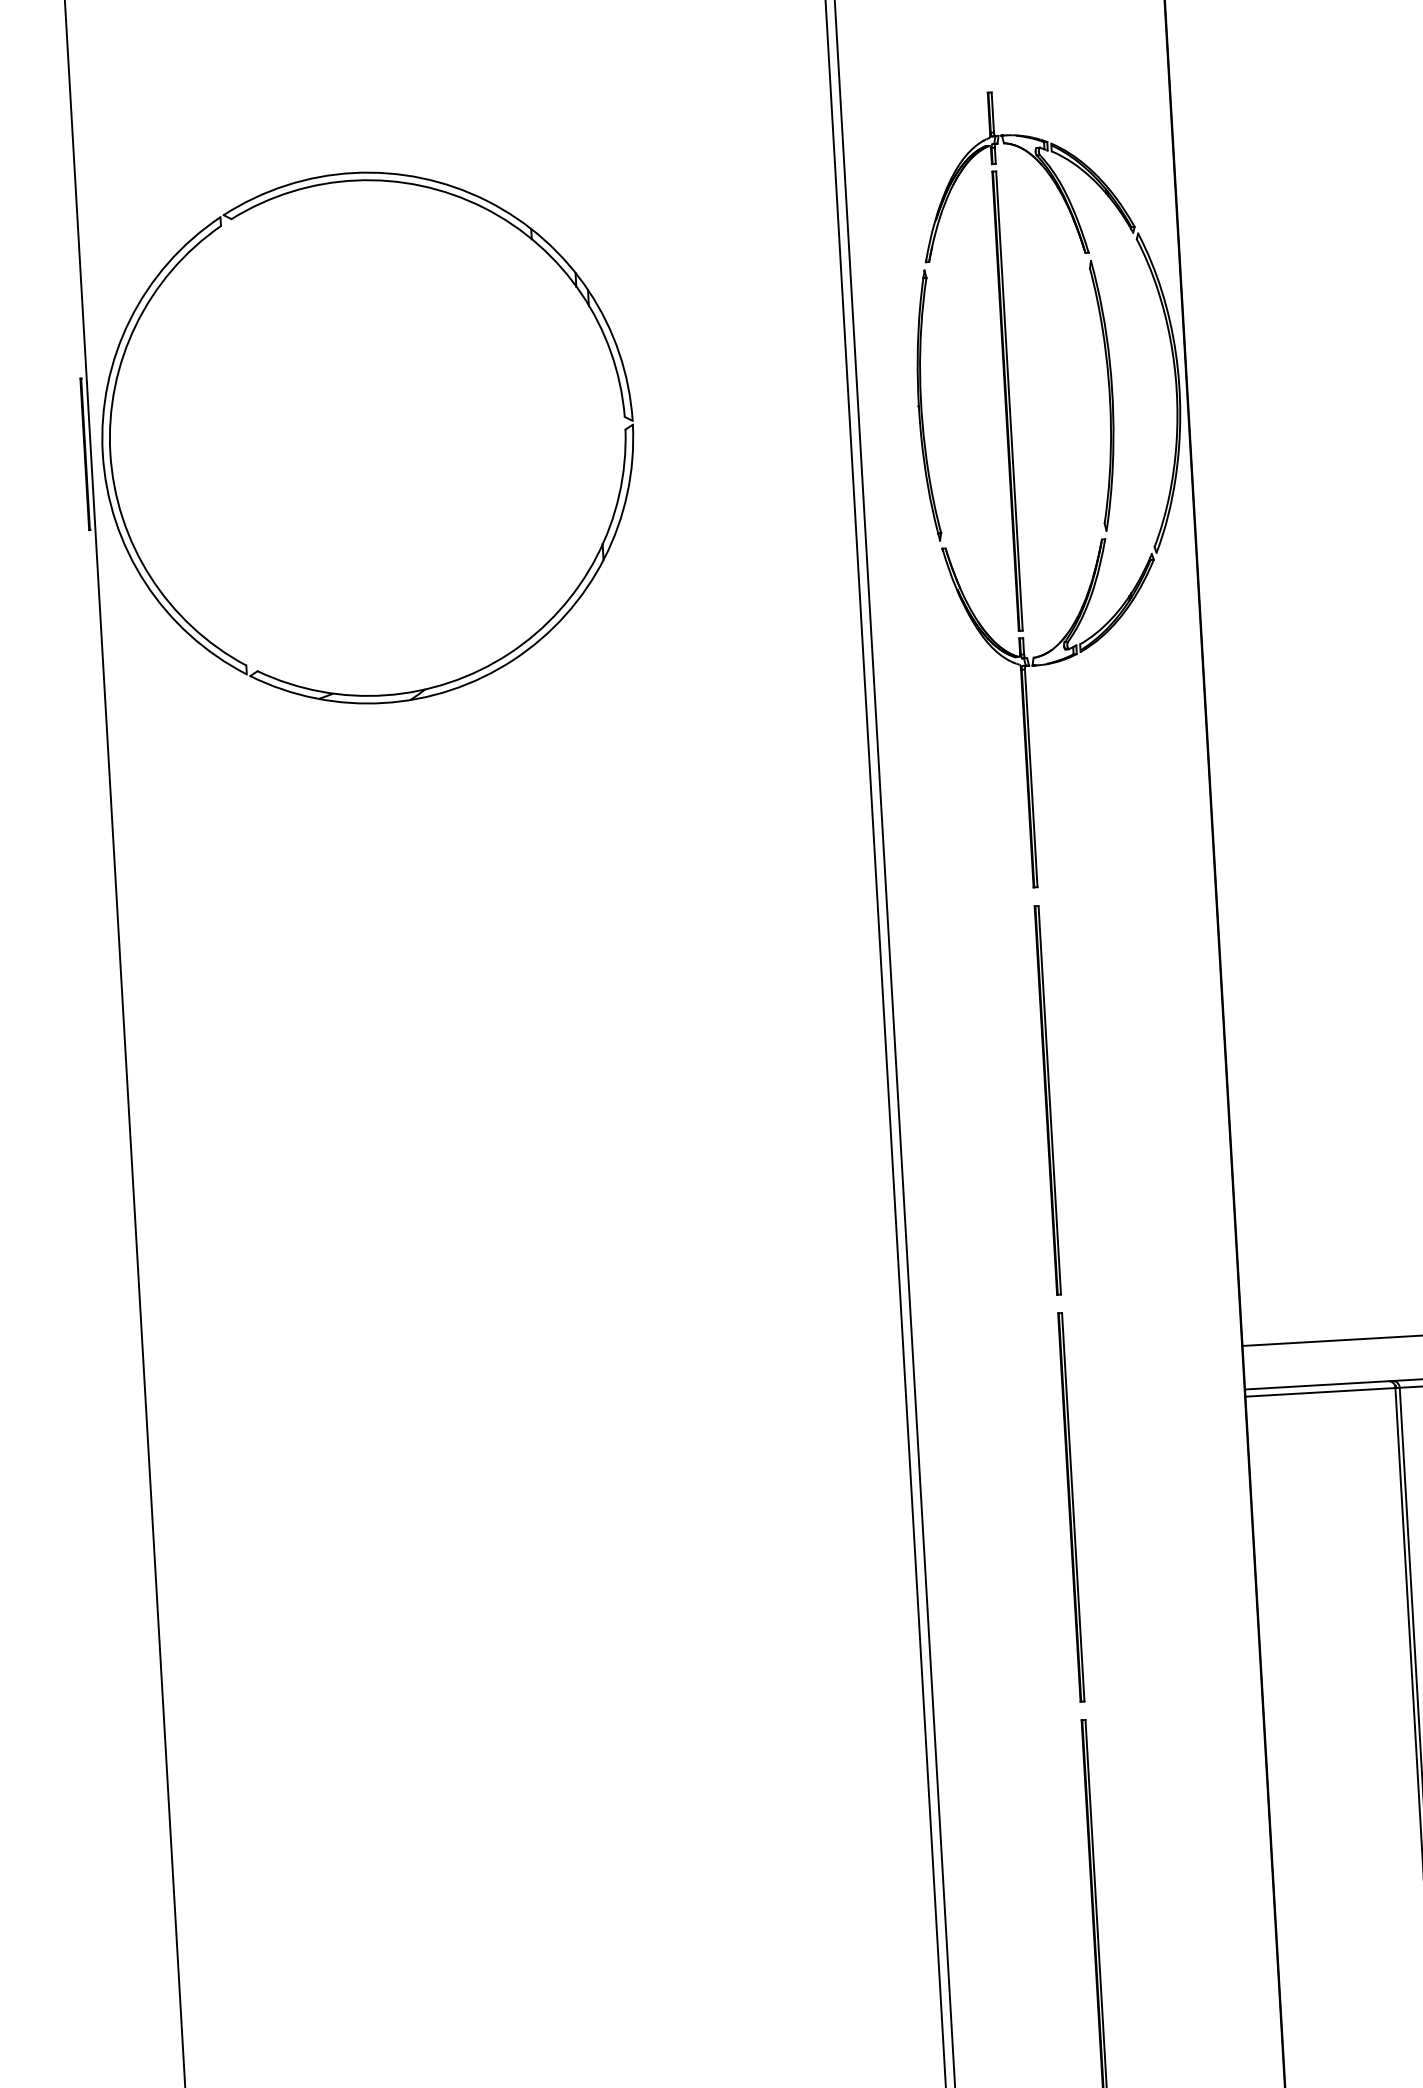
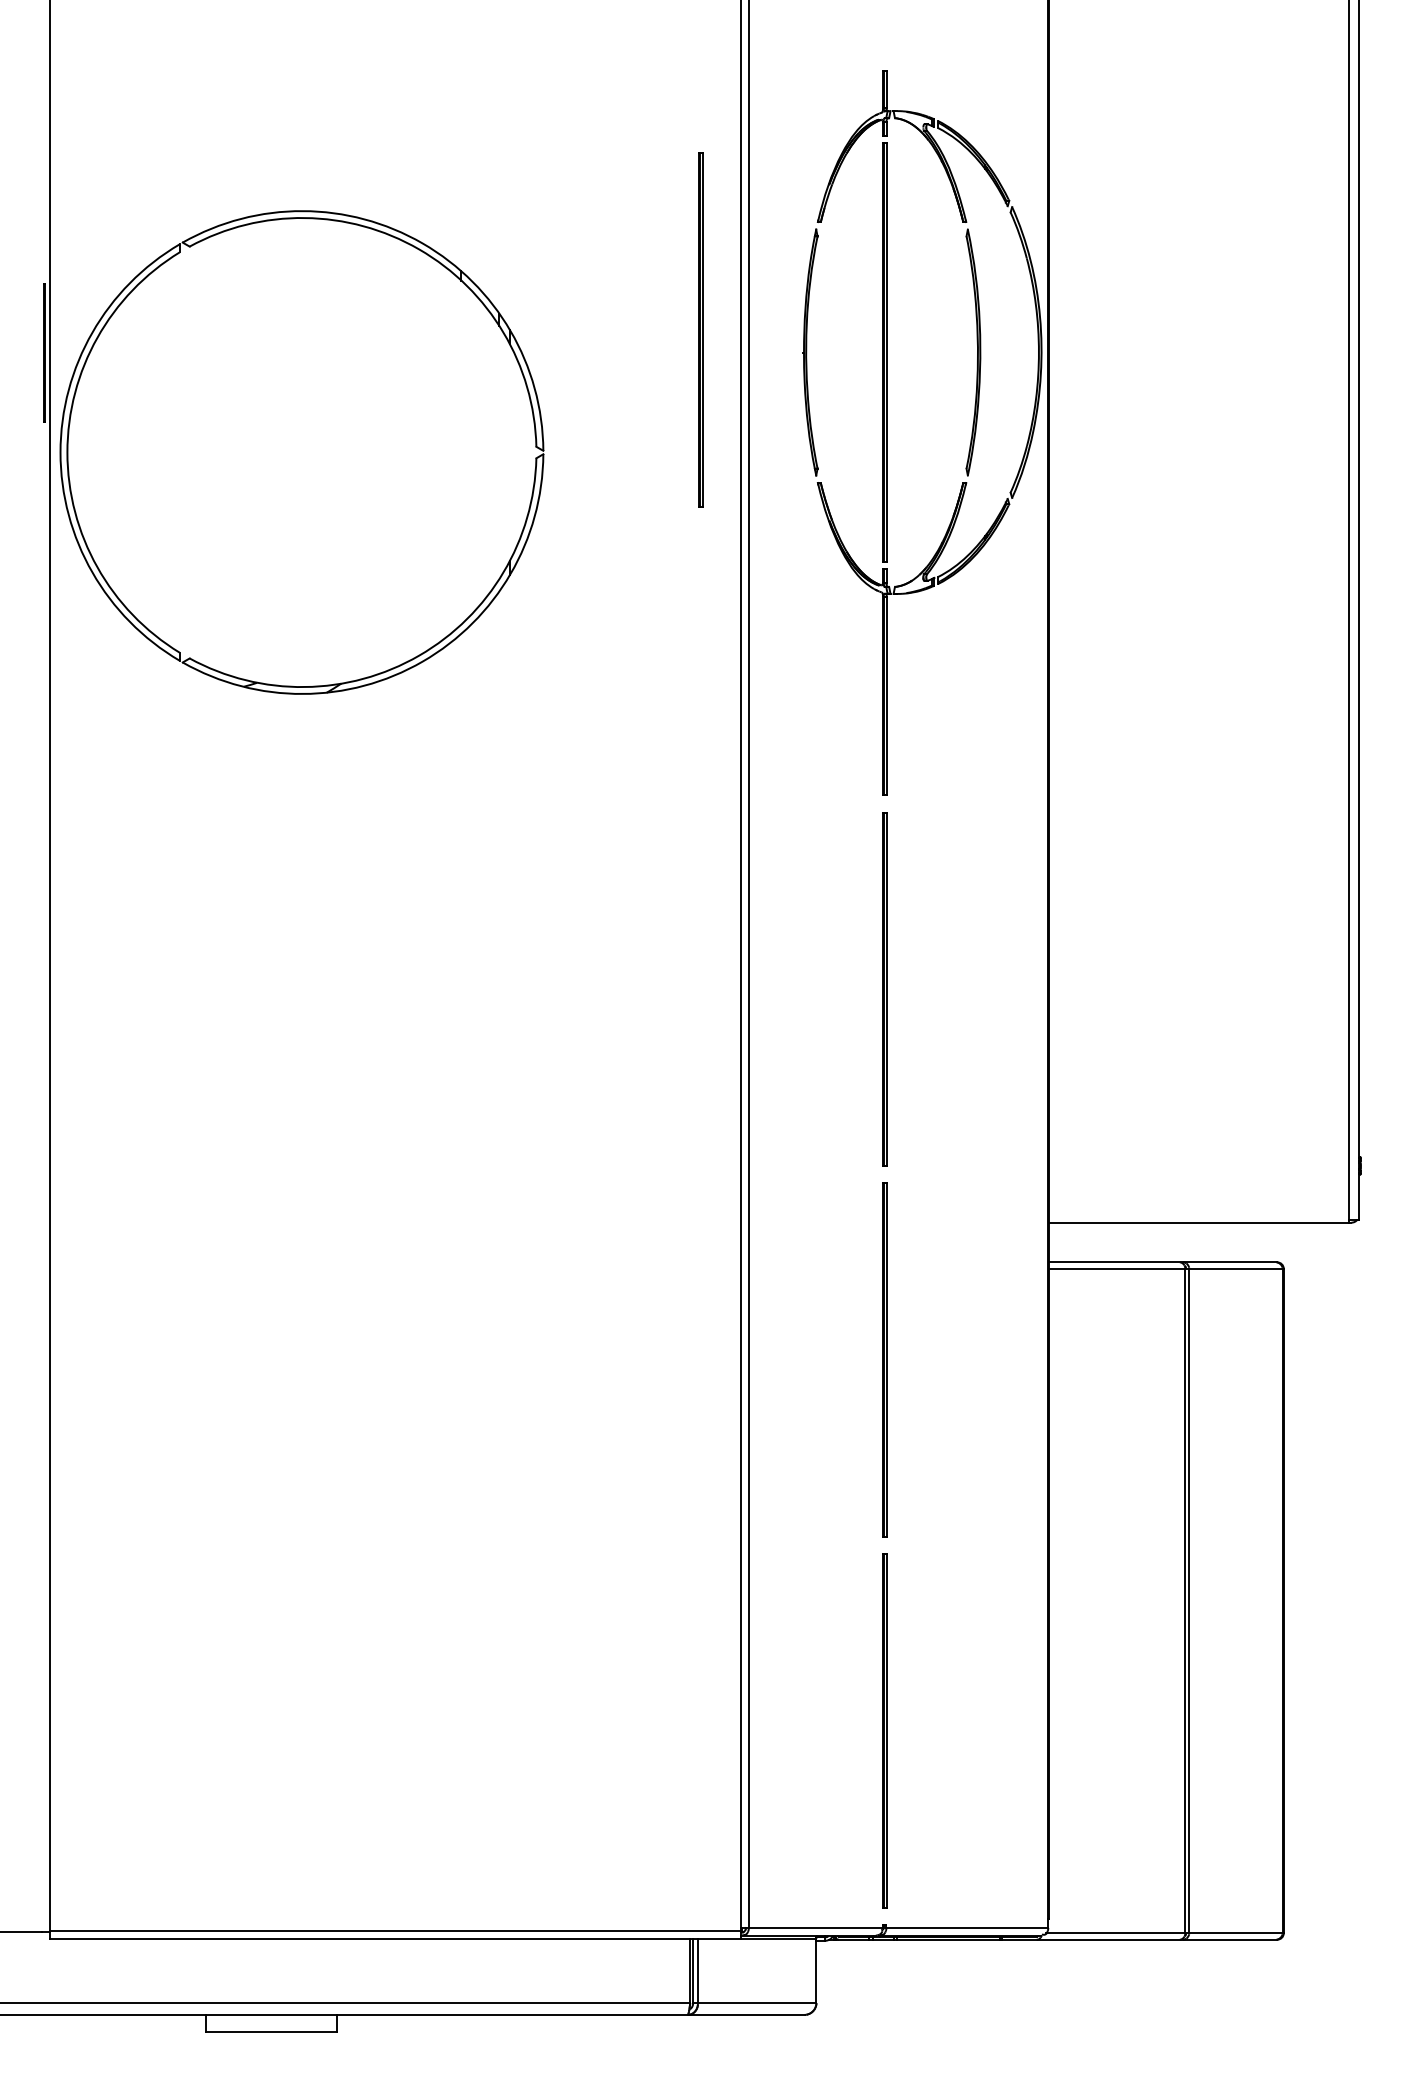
part: (803, 387) -> (700, 329), added
part: (111, 421) -> (70, 424), moved

